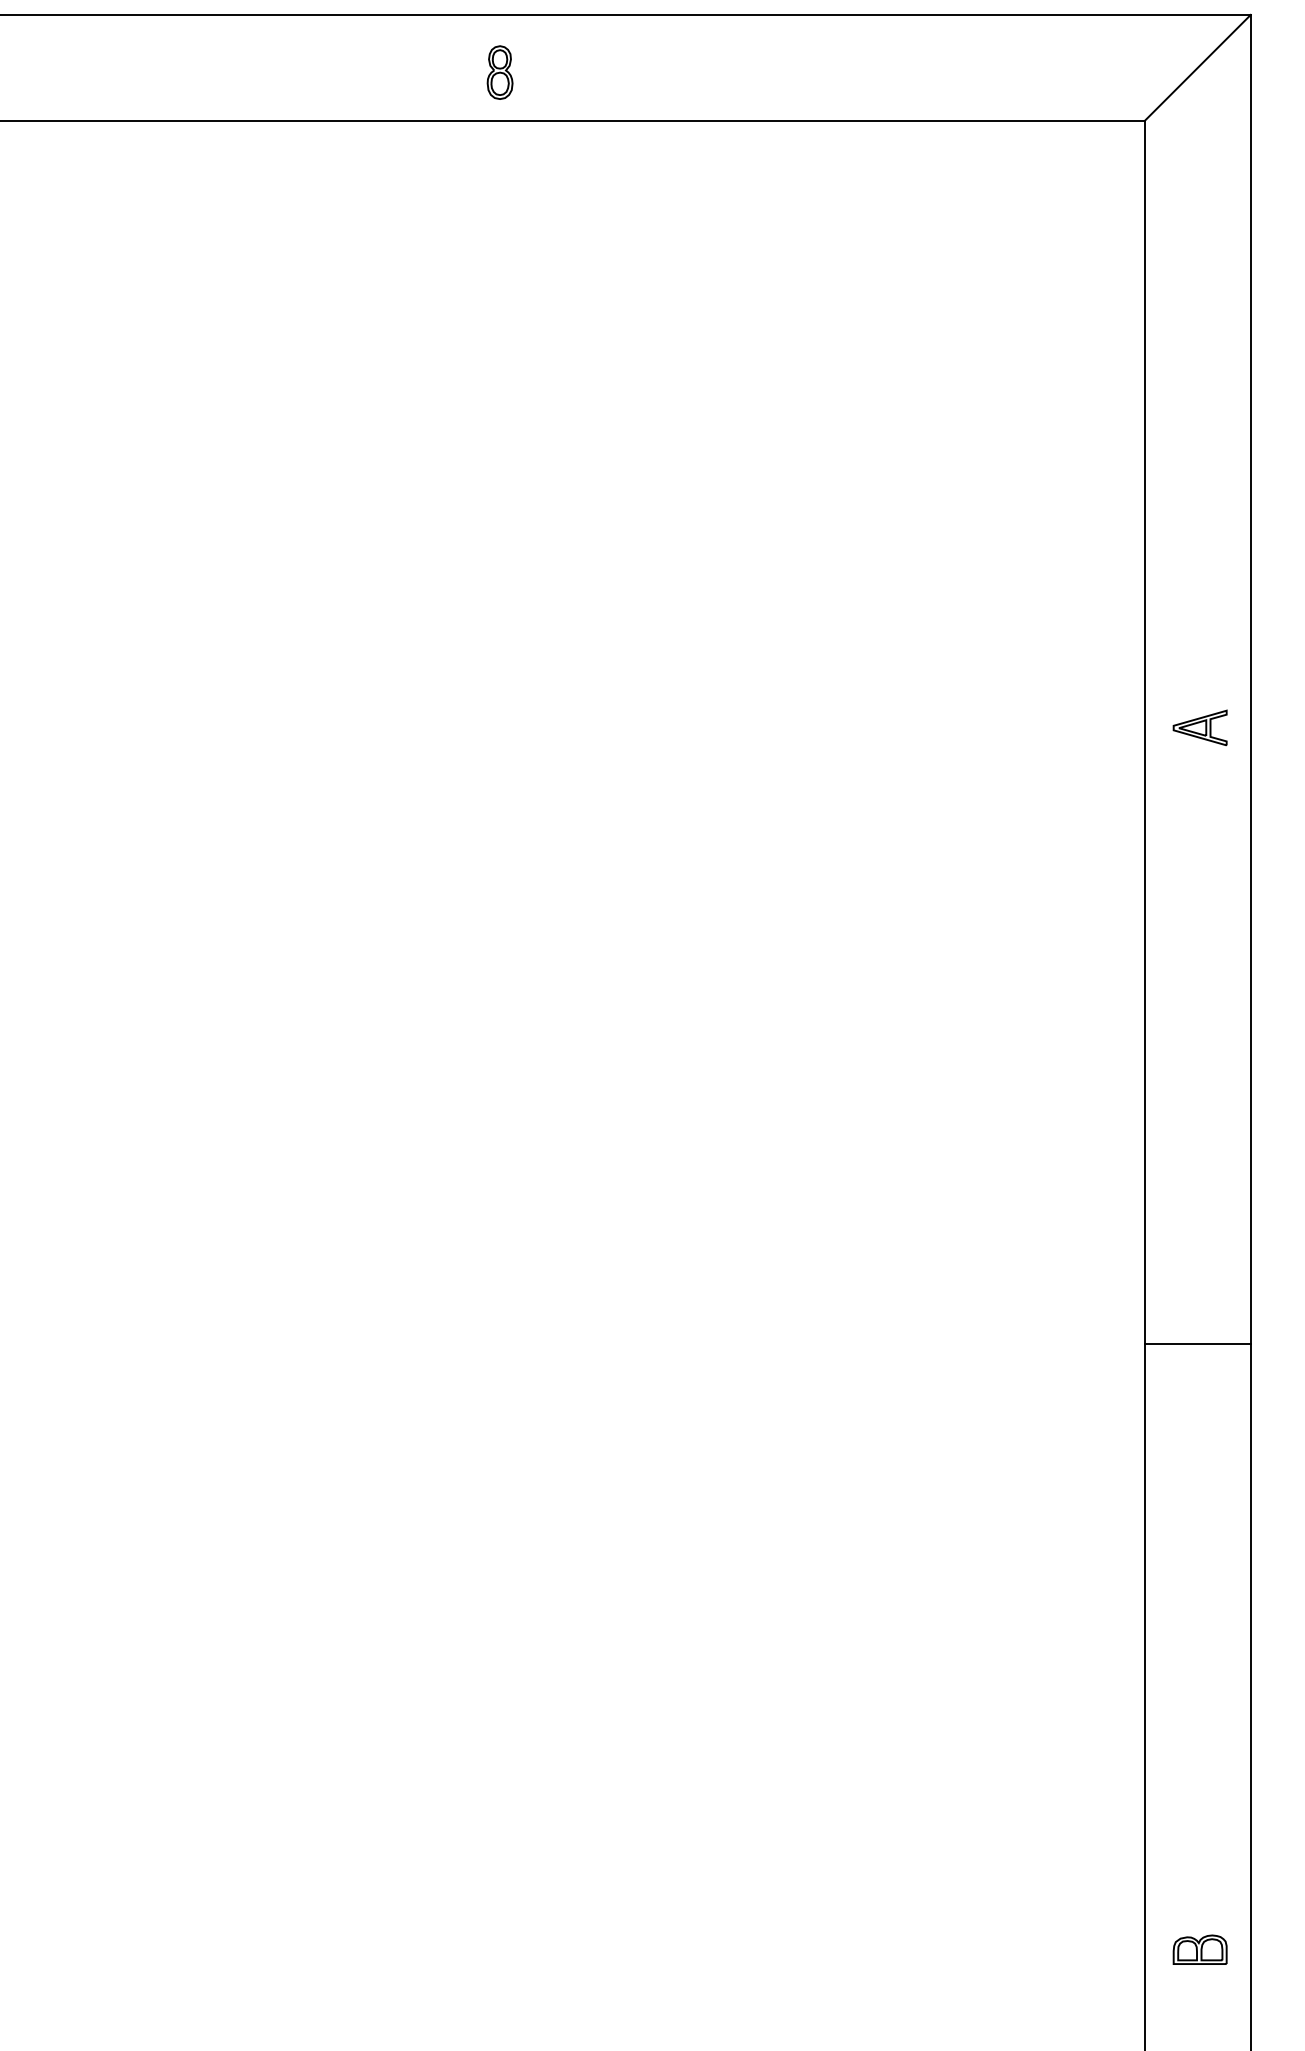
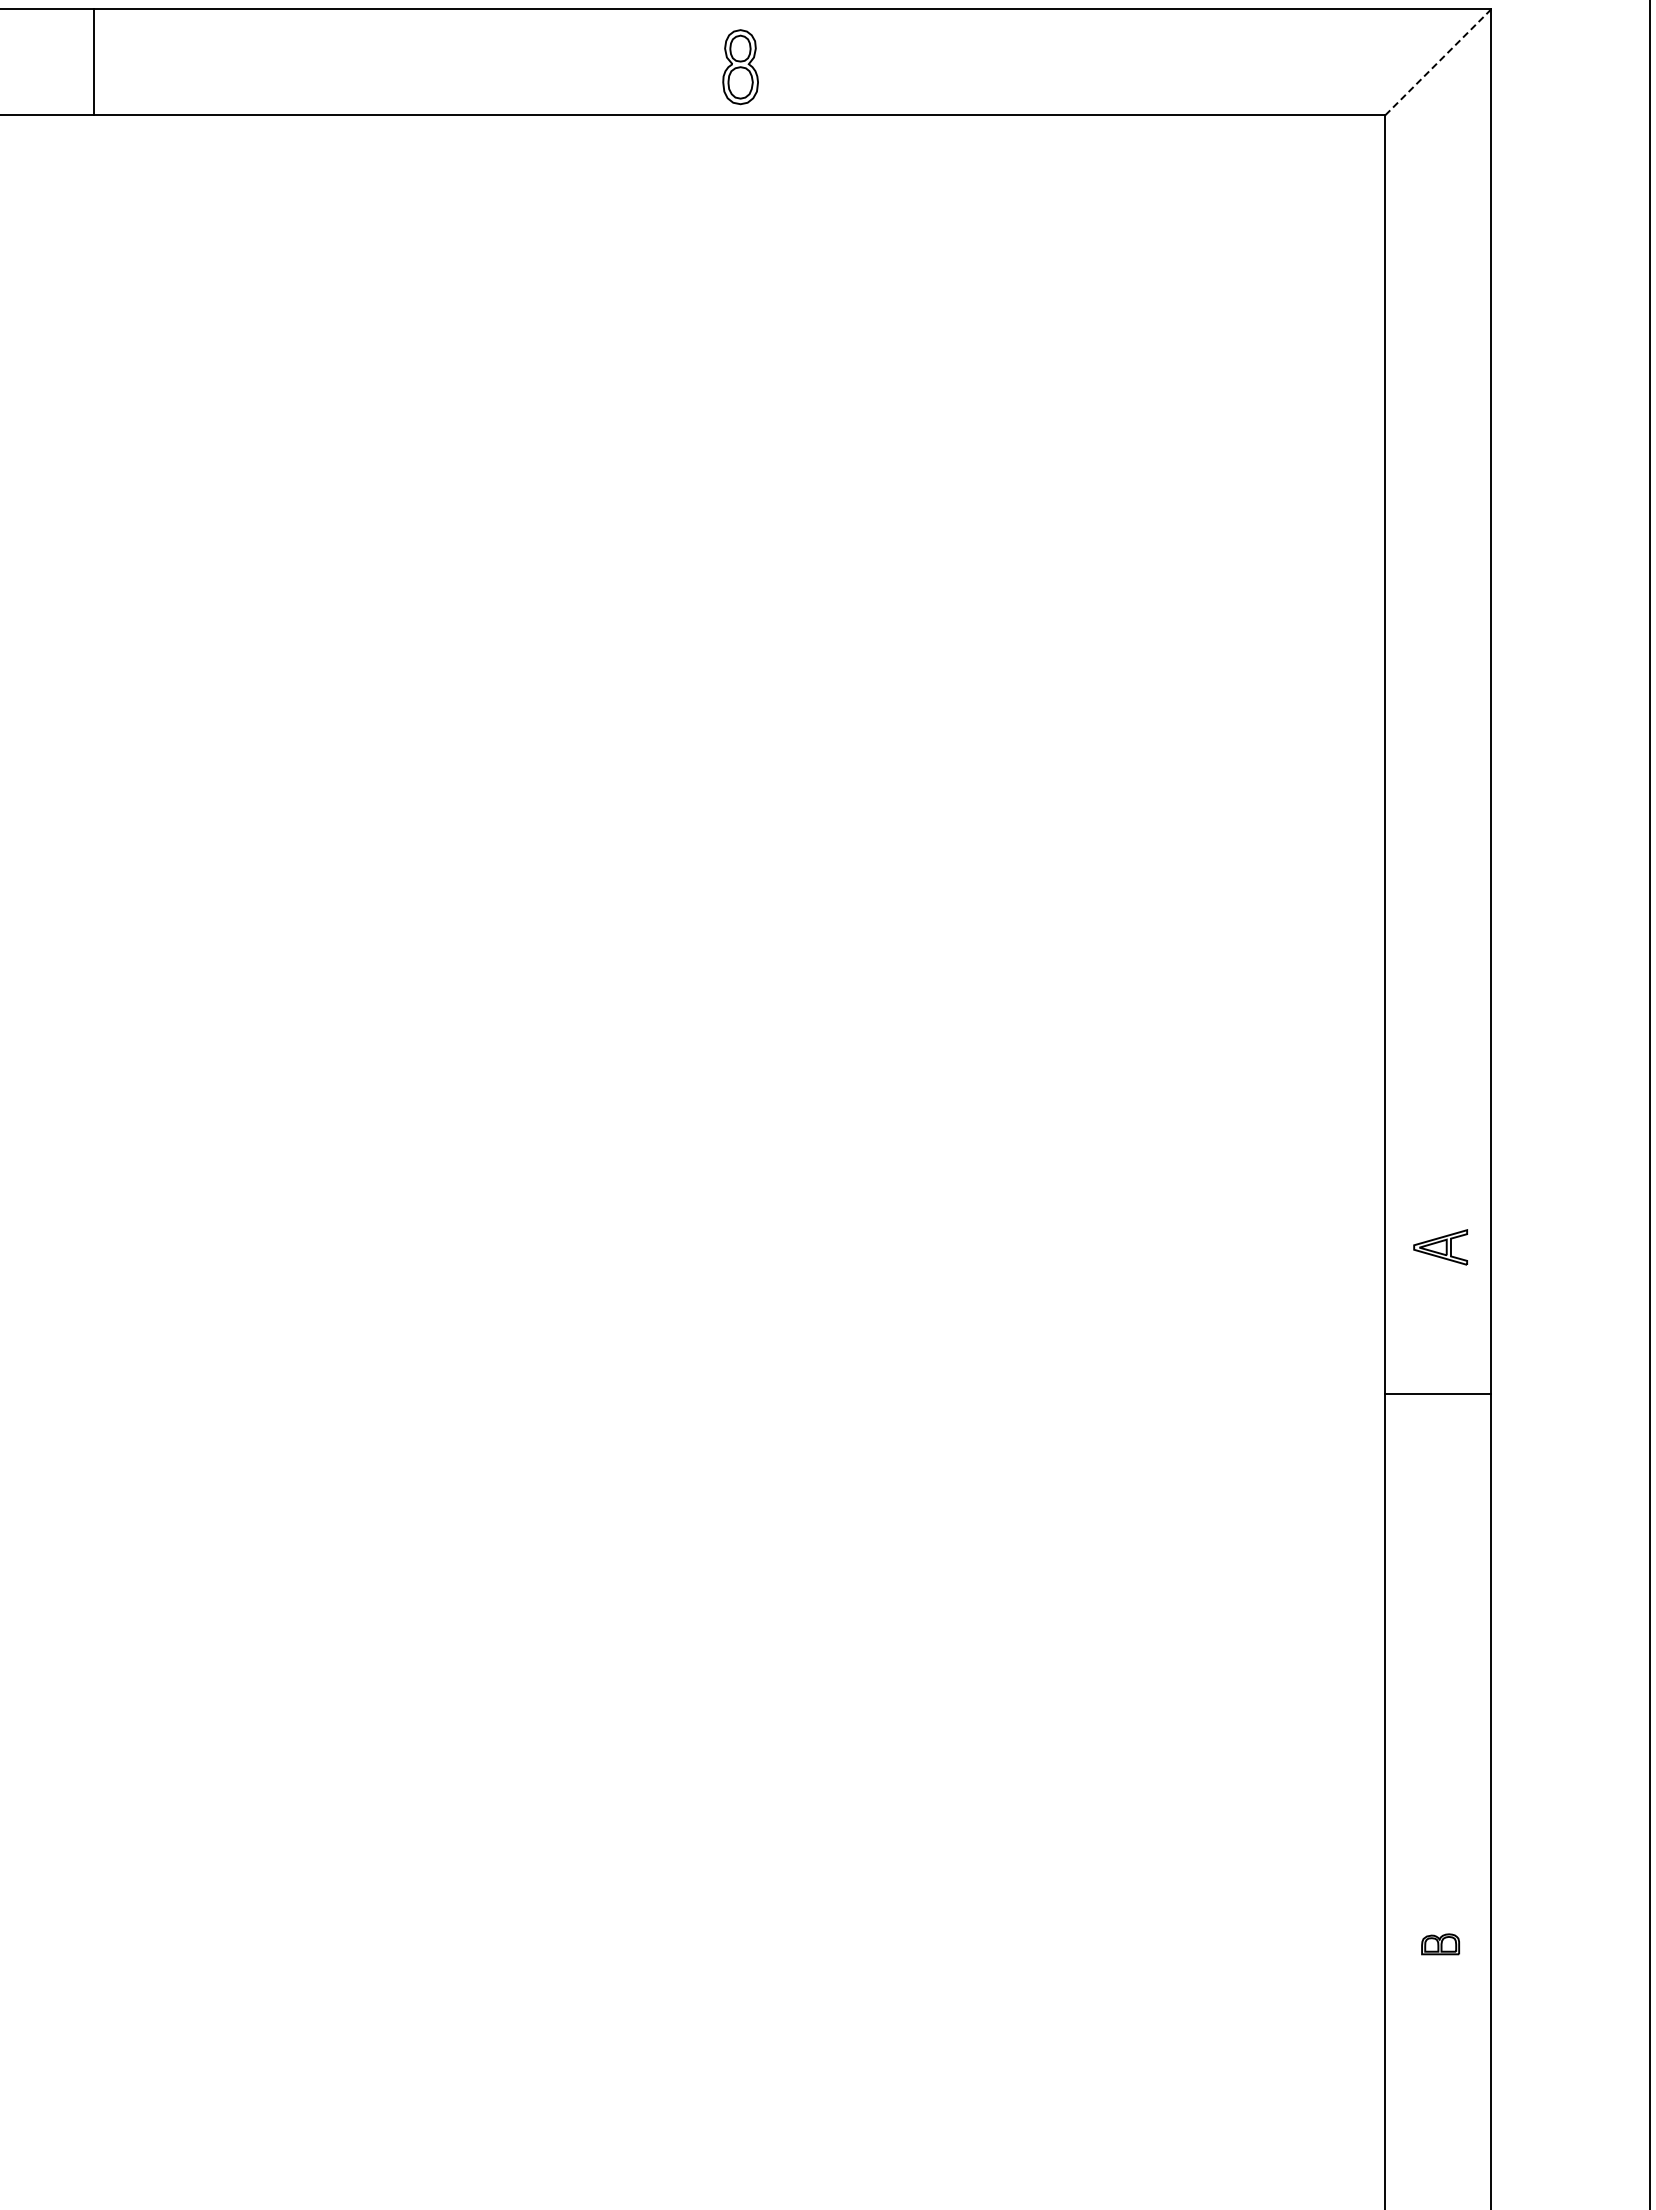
line: (1198, 68) -> (1438, 62), solid -> dashed
part: (500, 72) -> (740, 66), size x1.4
part: (1200, 728) -> (1440, 1247), moved
line: (1198, 1344) -> (1438, 1394), moved
part: (1200, 1950) -> (1440, 1944), size x0.7

